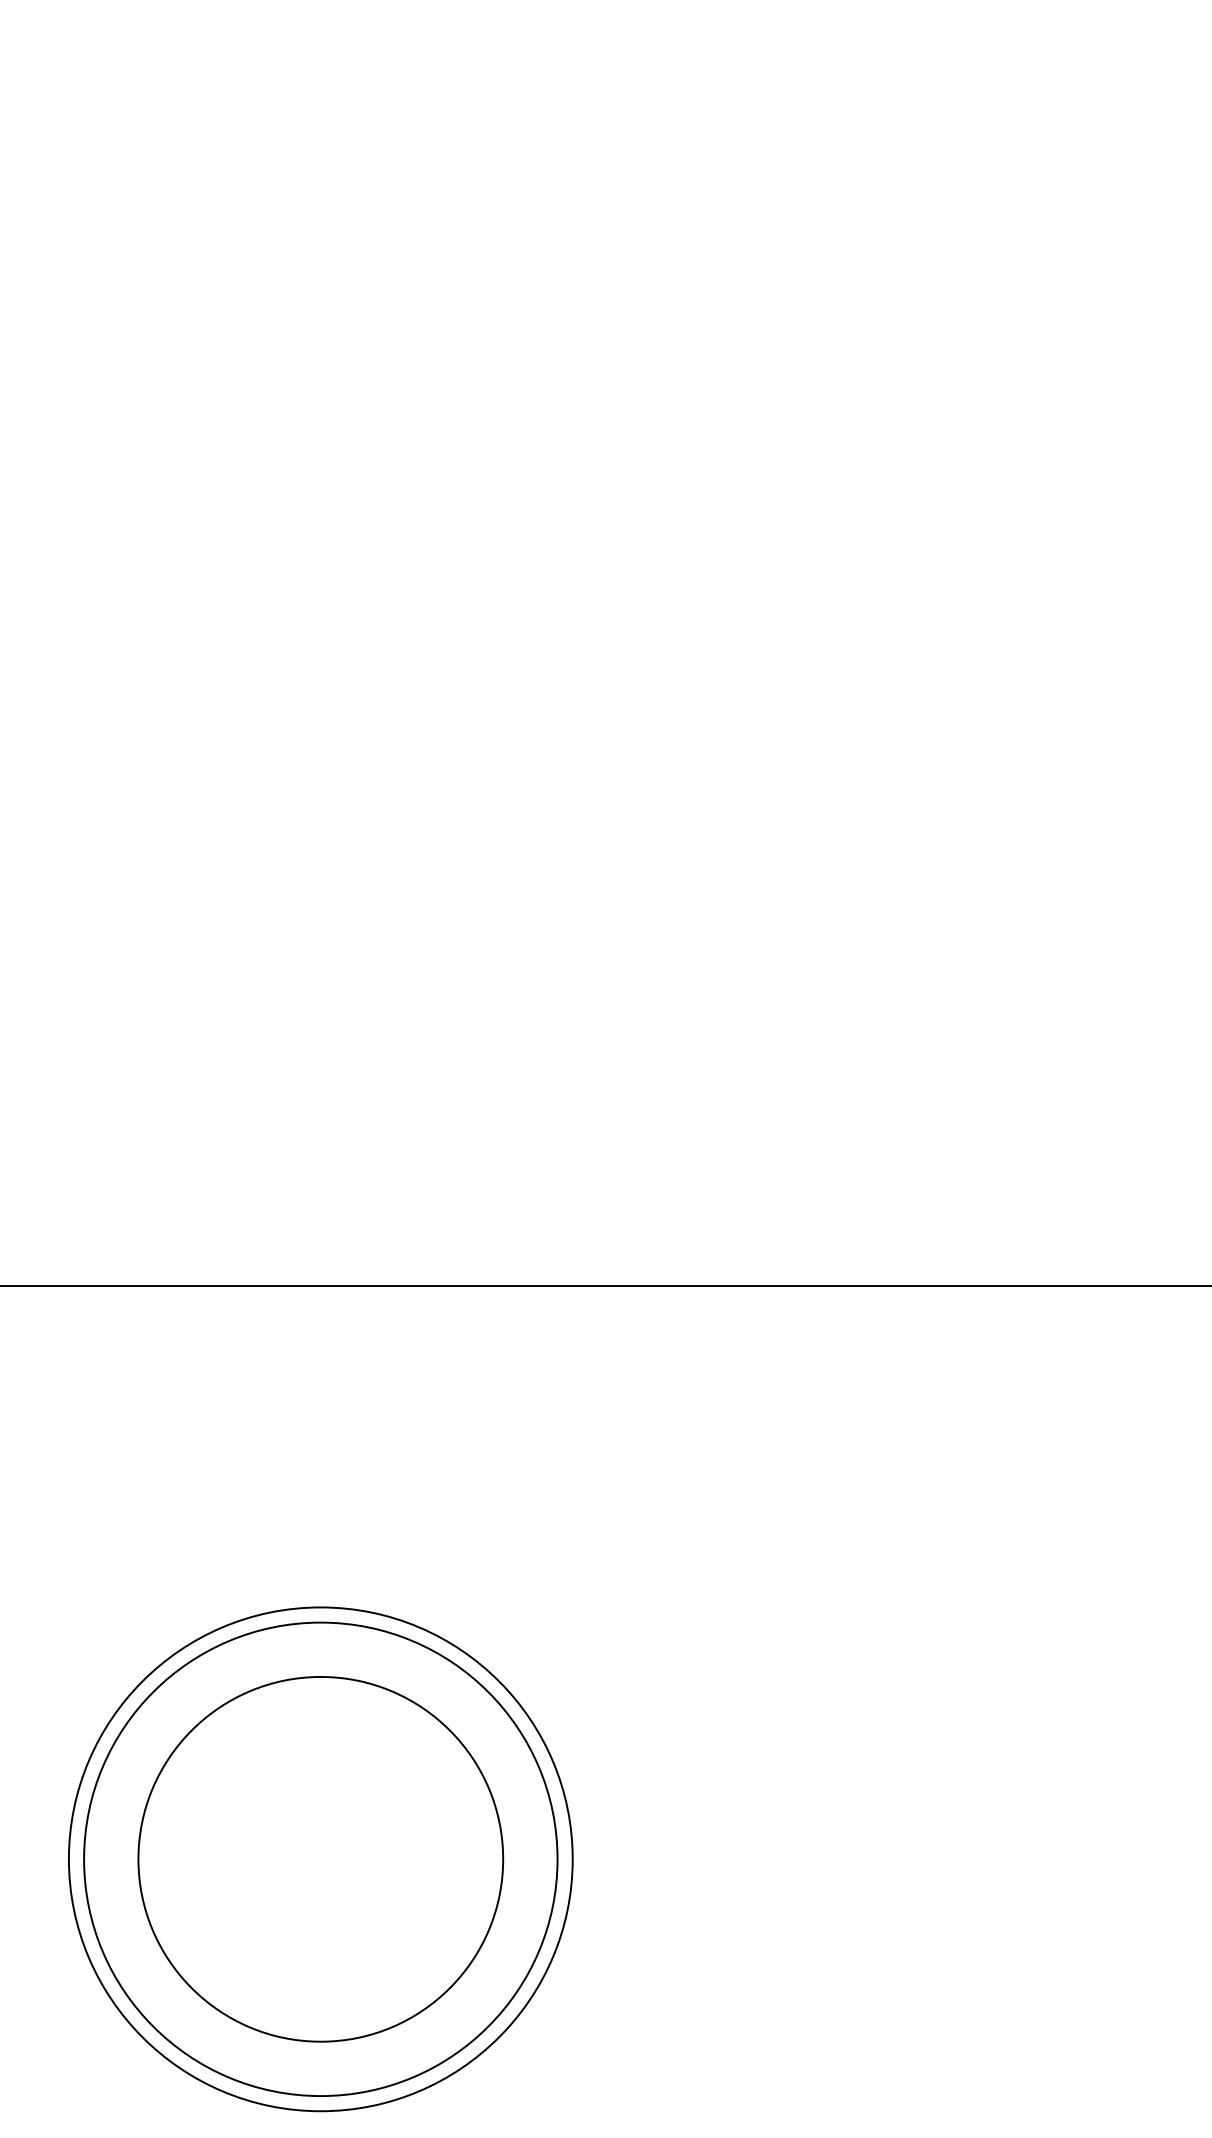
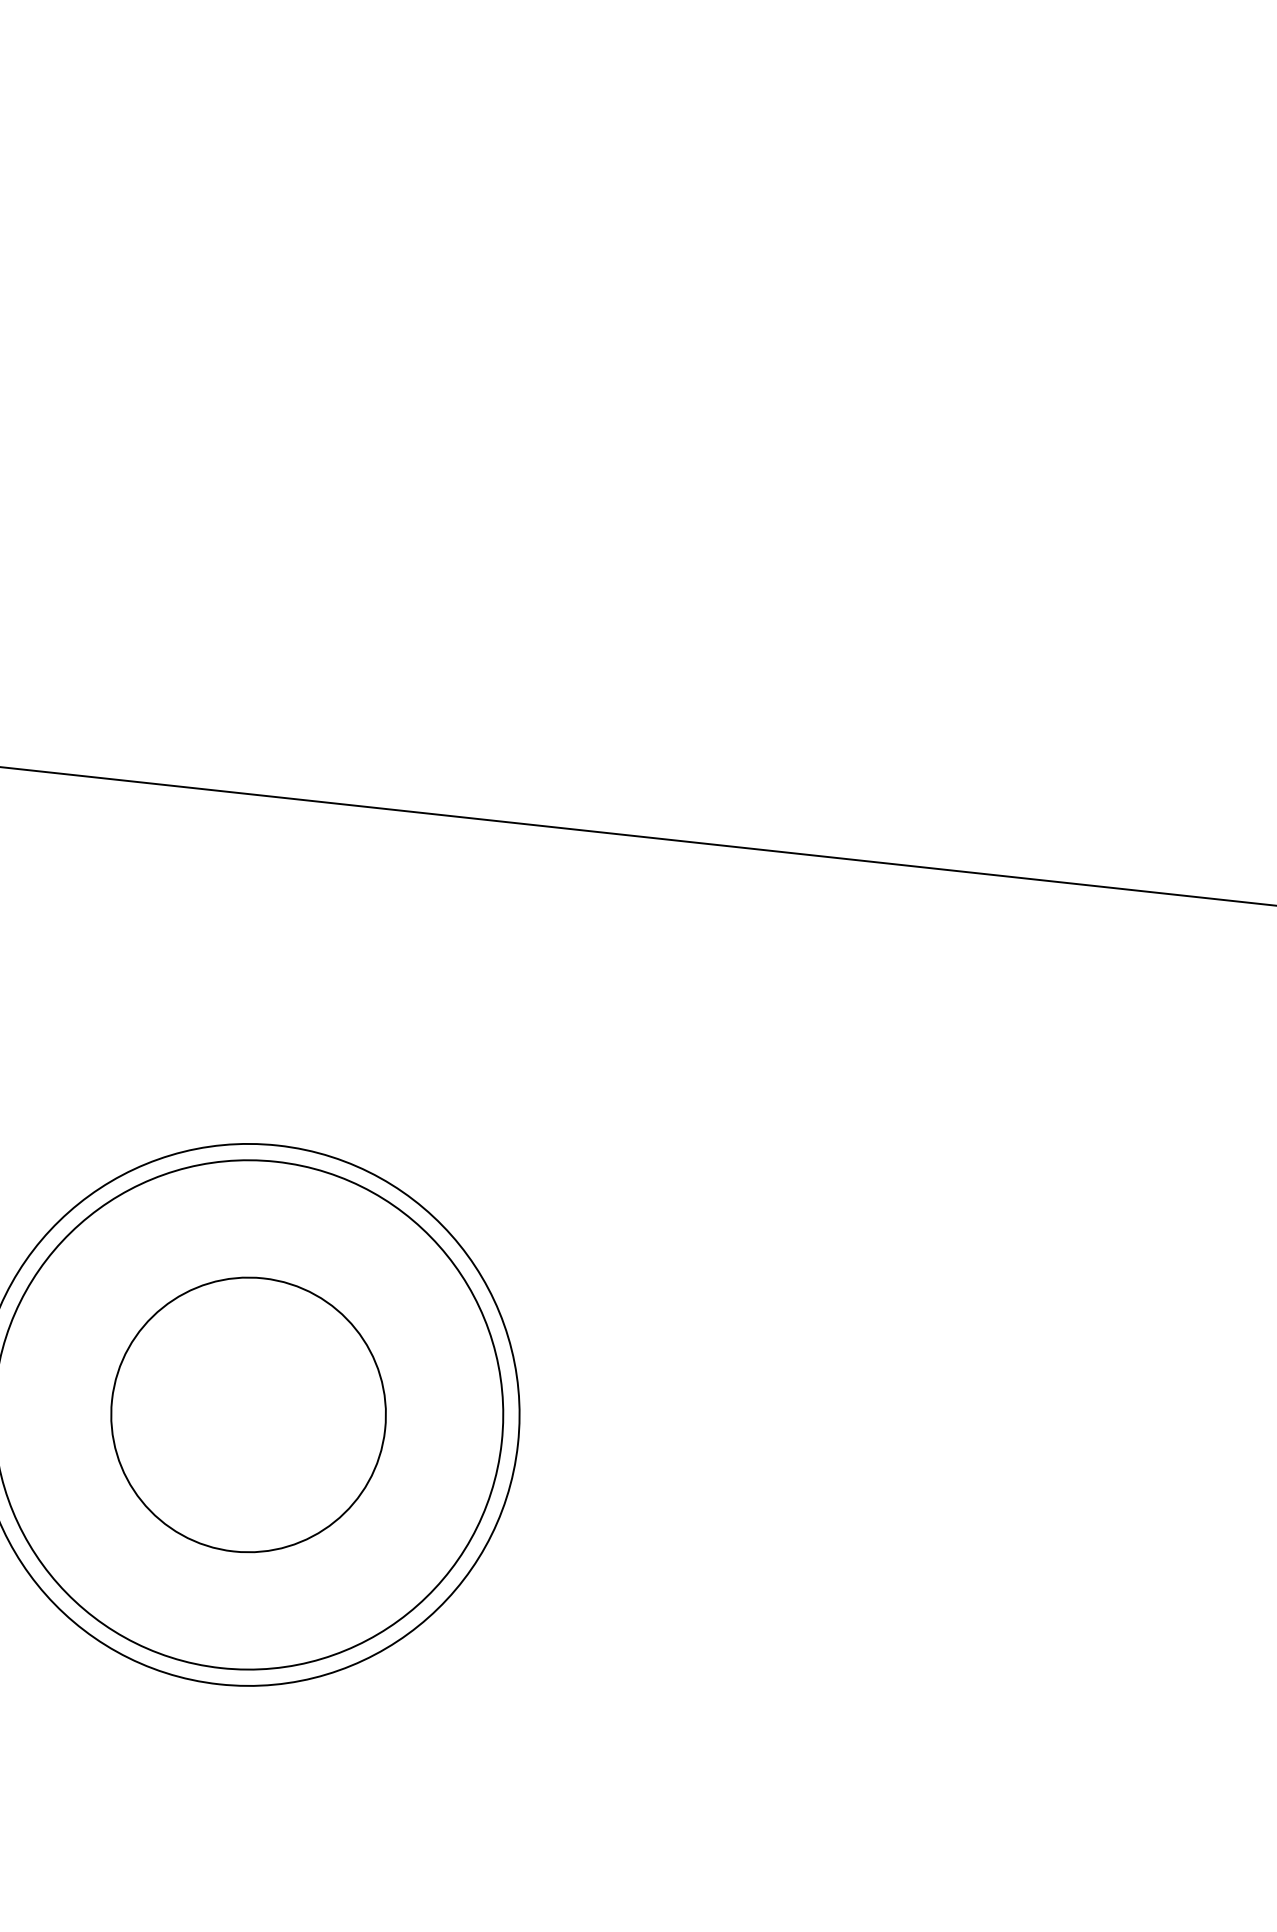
circle: (320, 1858) -> (248, 1413), size x0.7

